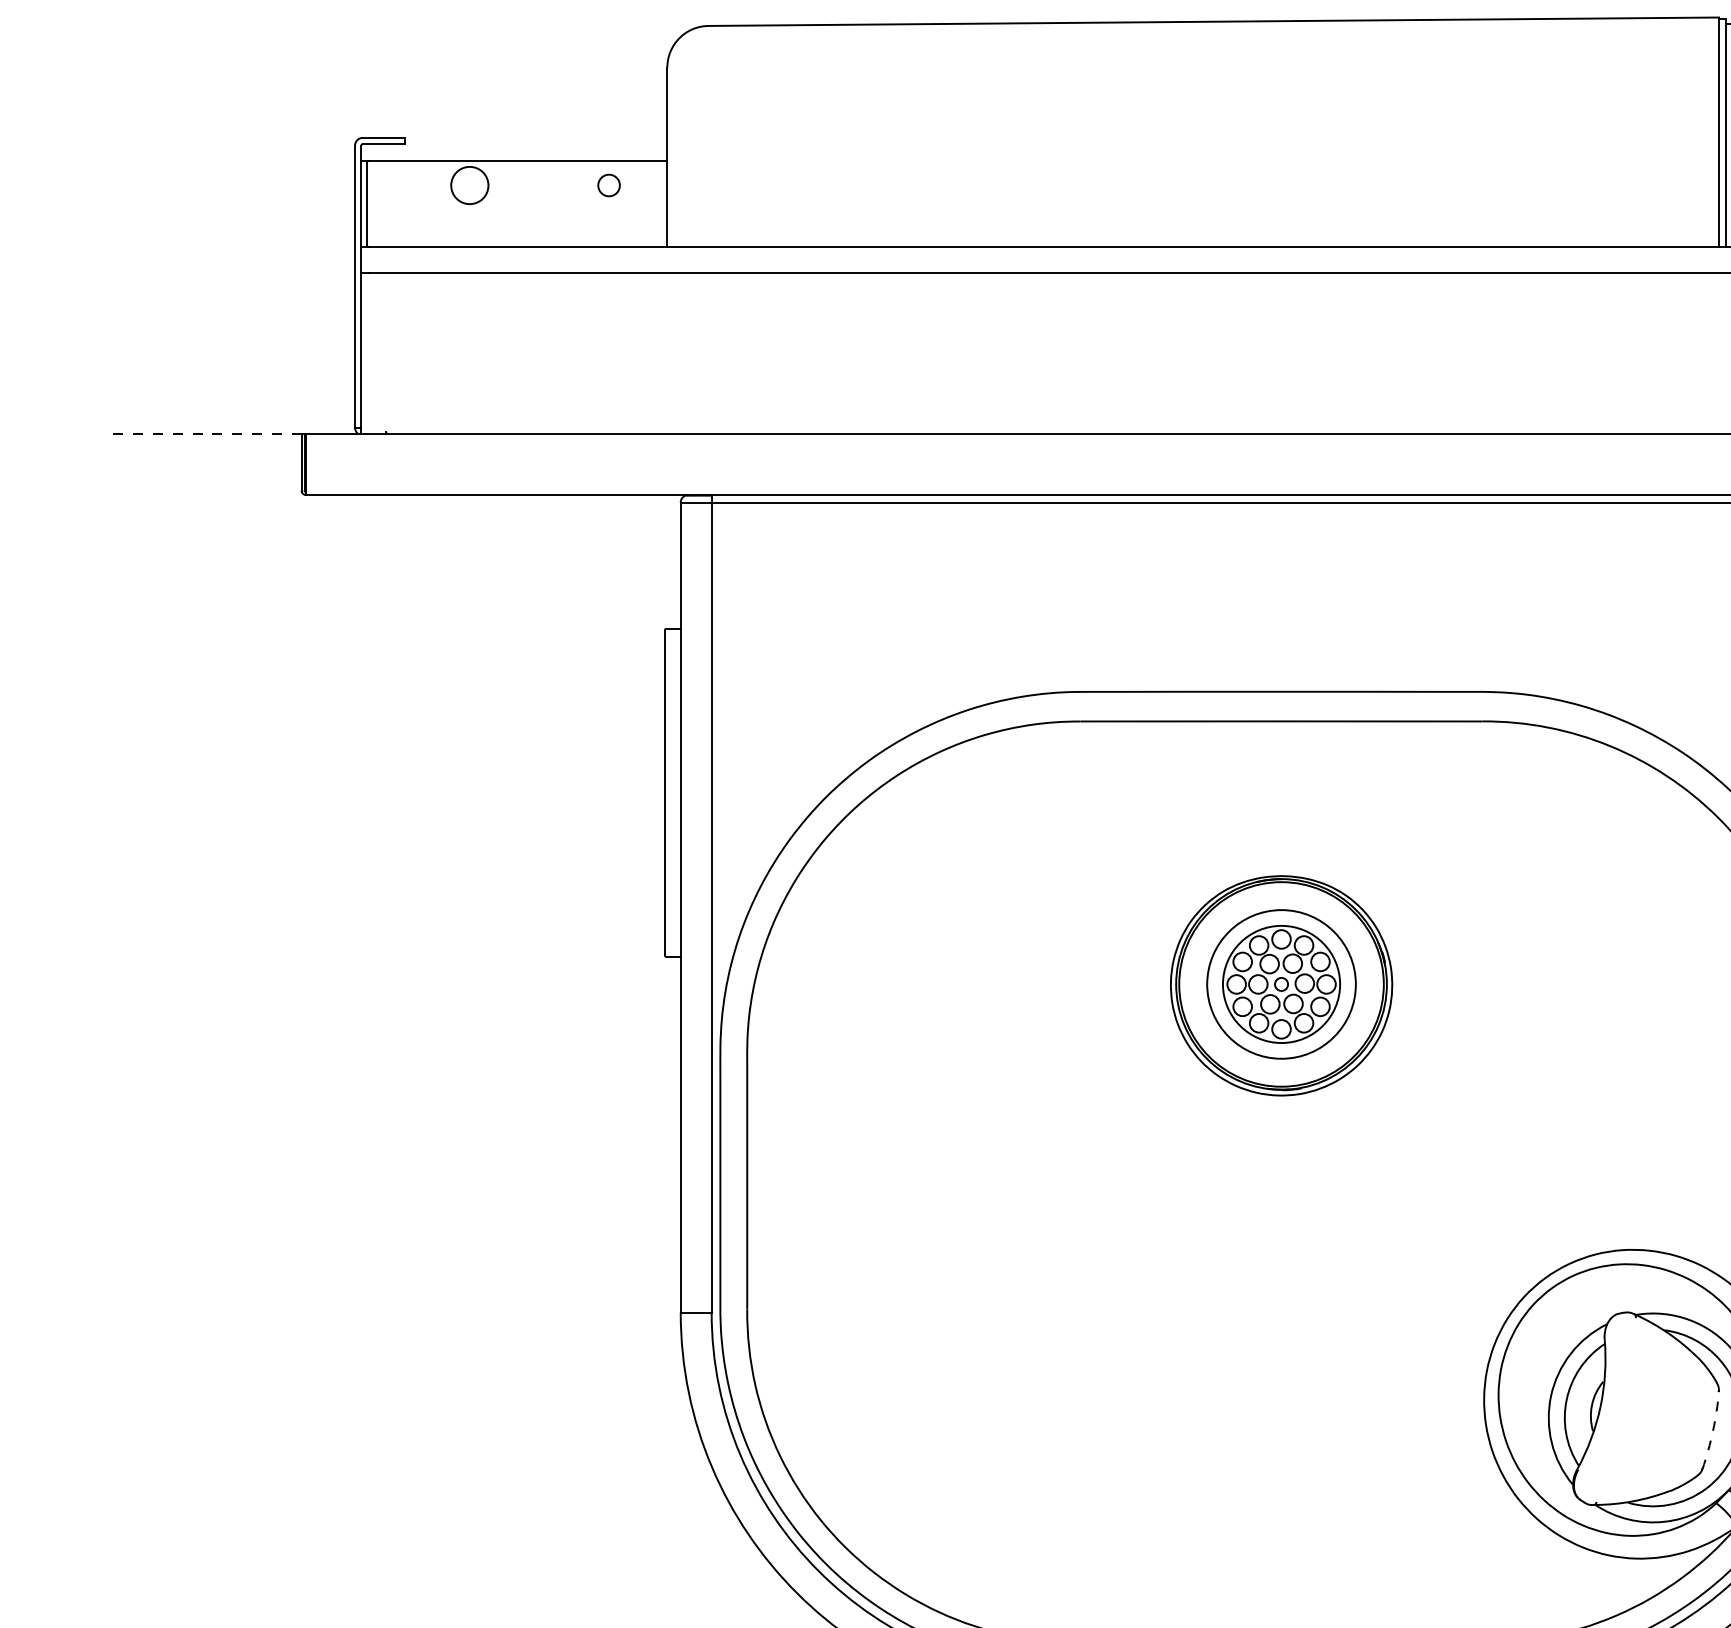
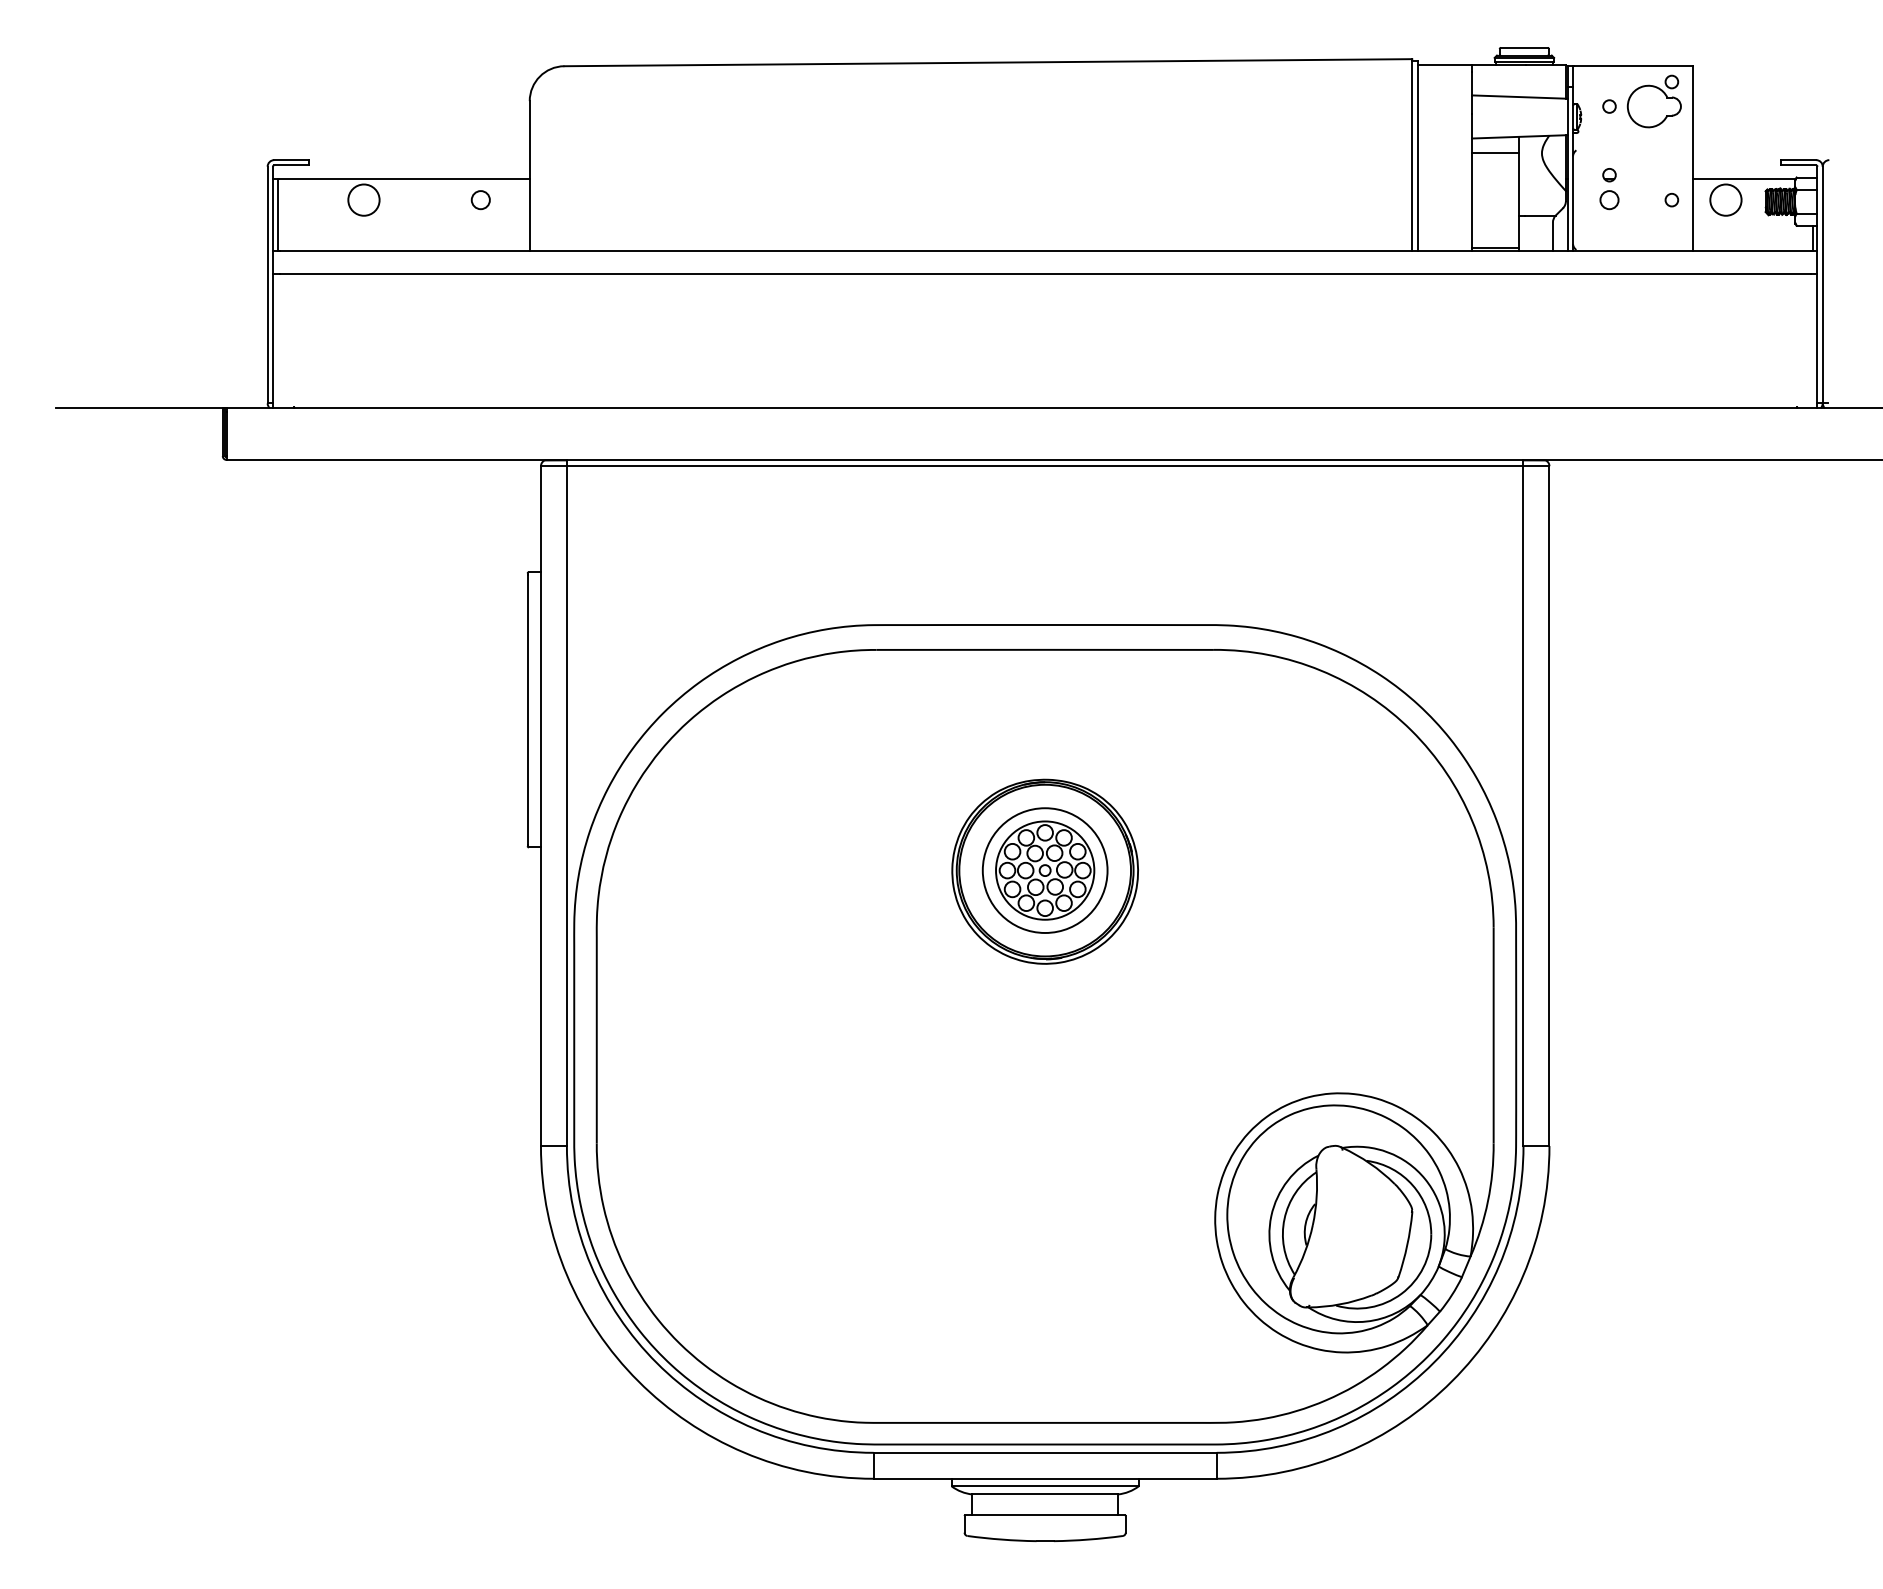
line: (202, 433) -> (139, 408), dashed -> solid
arc: (1713, 1431) -> (1407, 1245), dashed -> solid

